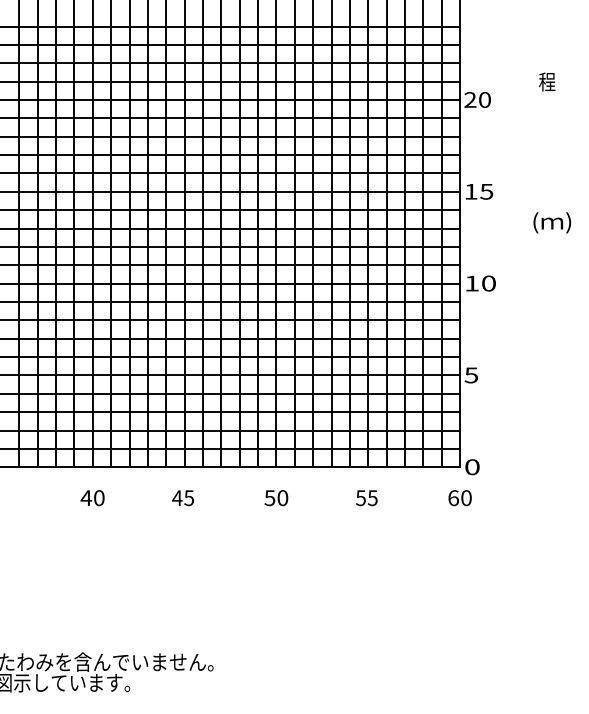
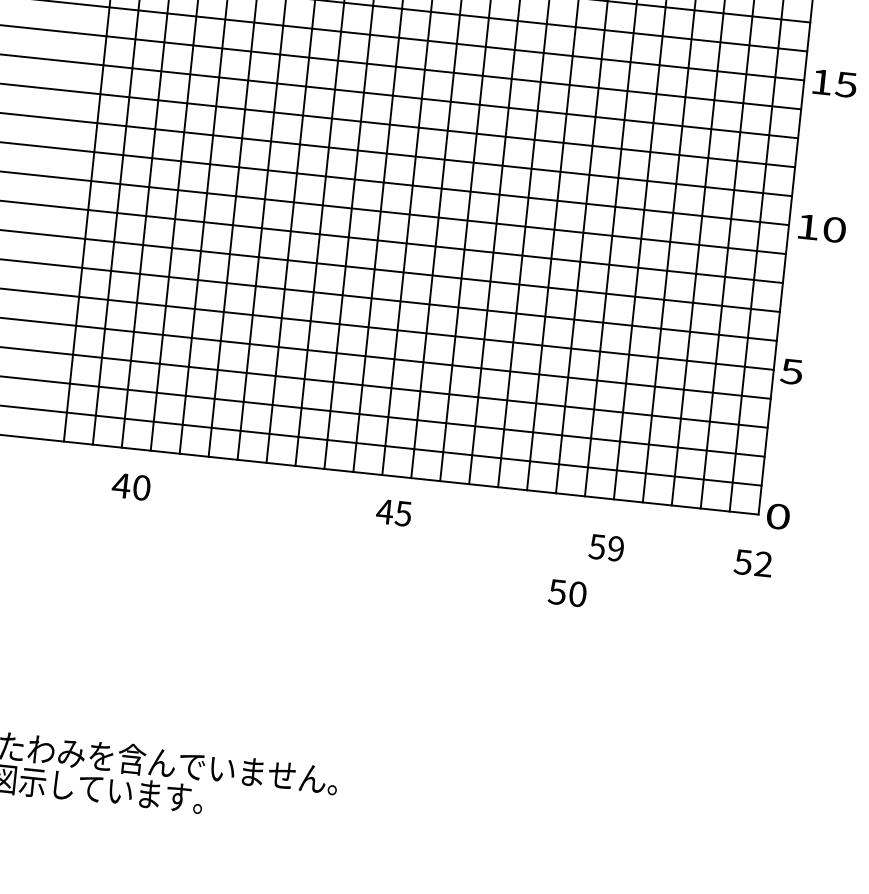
text: (92, 498) -> (131, 487), moved
text: (182, 498) -> (392, 513), moved
text: (276, 498) -> (567, 593), moved
text: (372, 498) -> (615, 549), 55 -> 59
text: (459, 498) -> (752, 563), 60 -> 52

